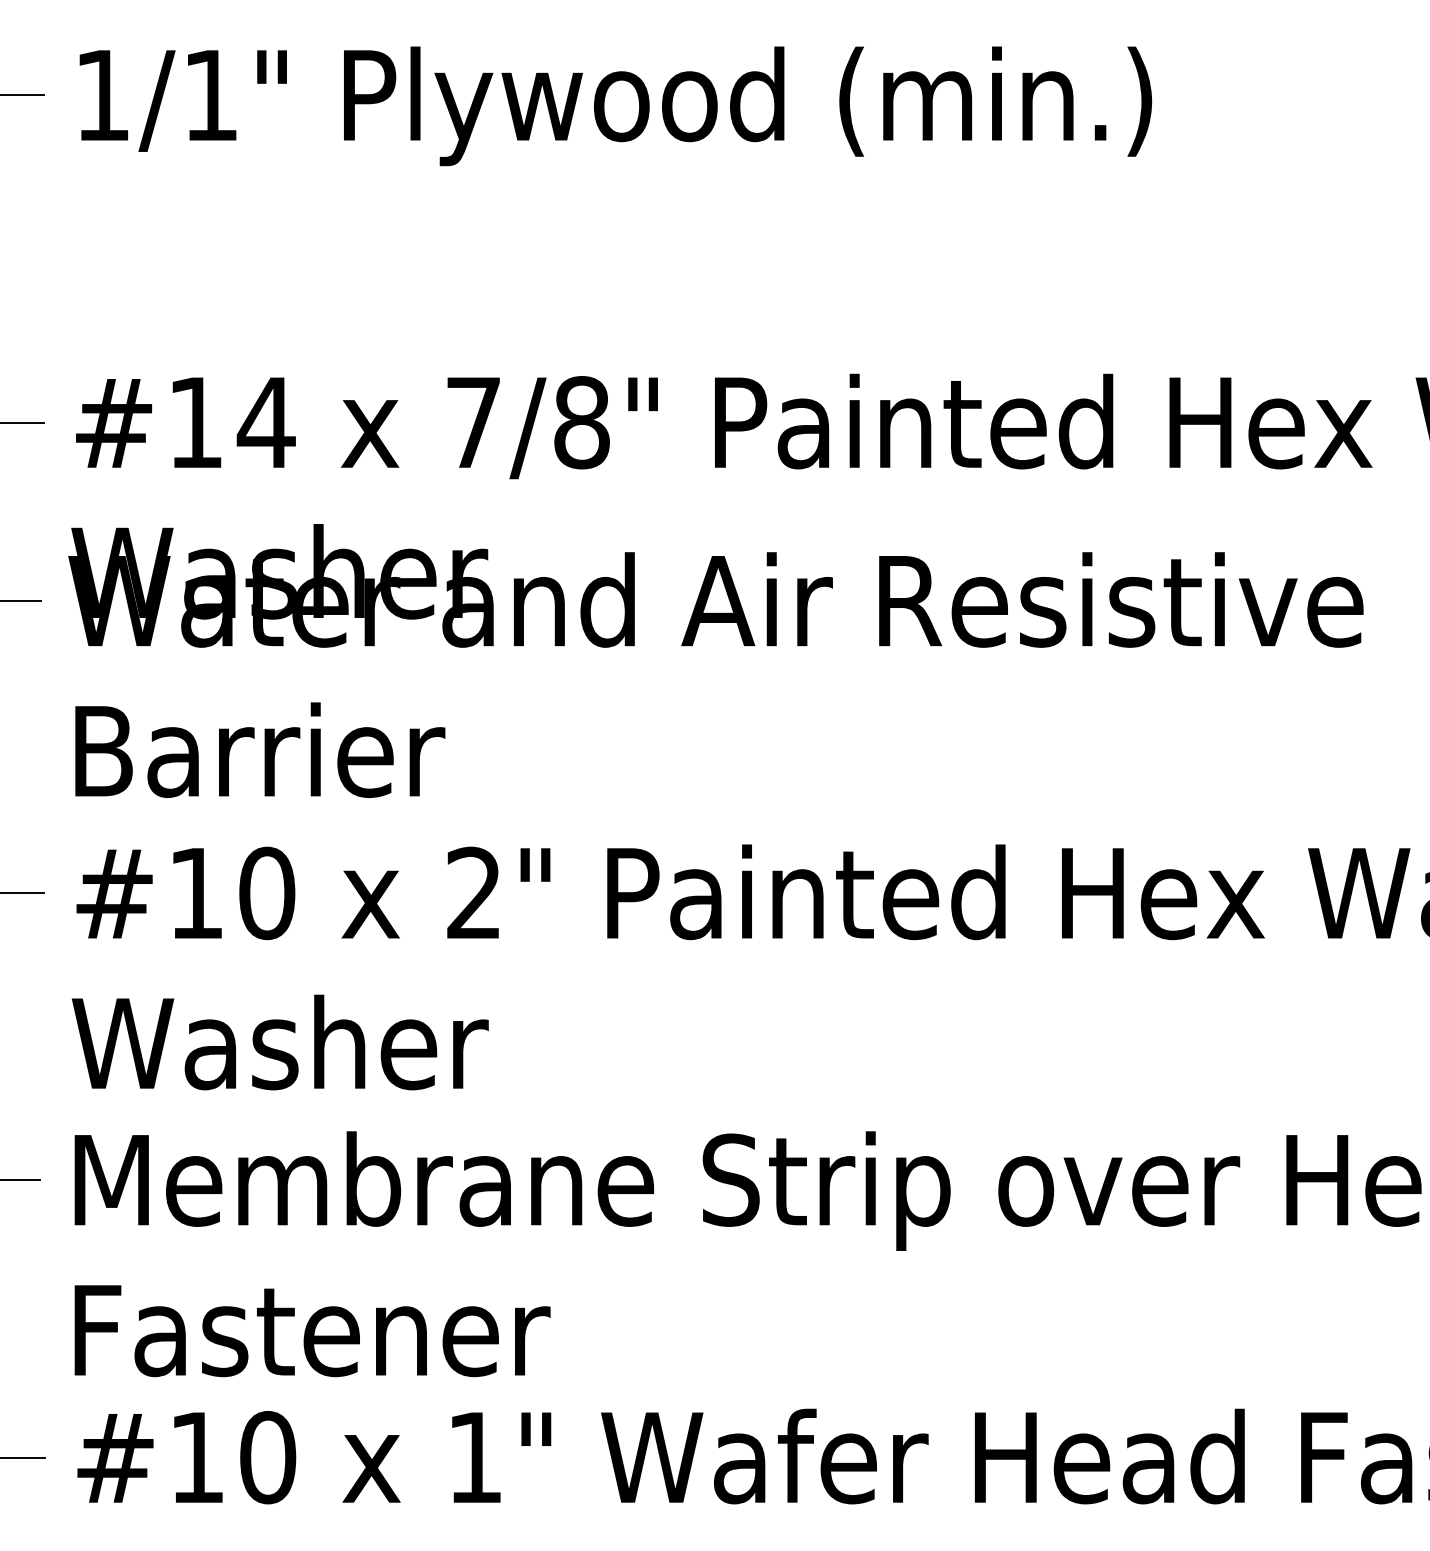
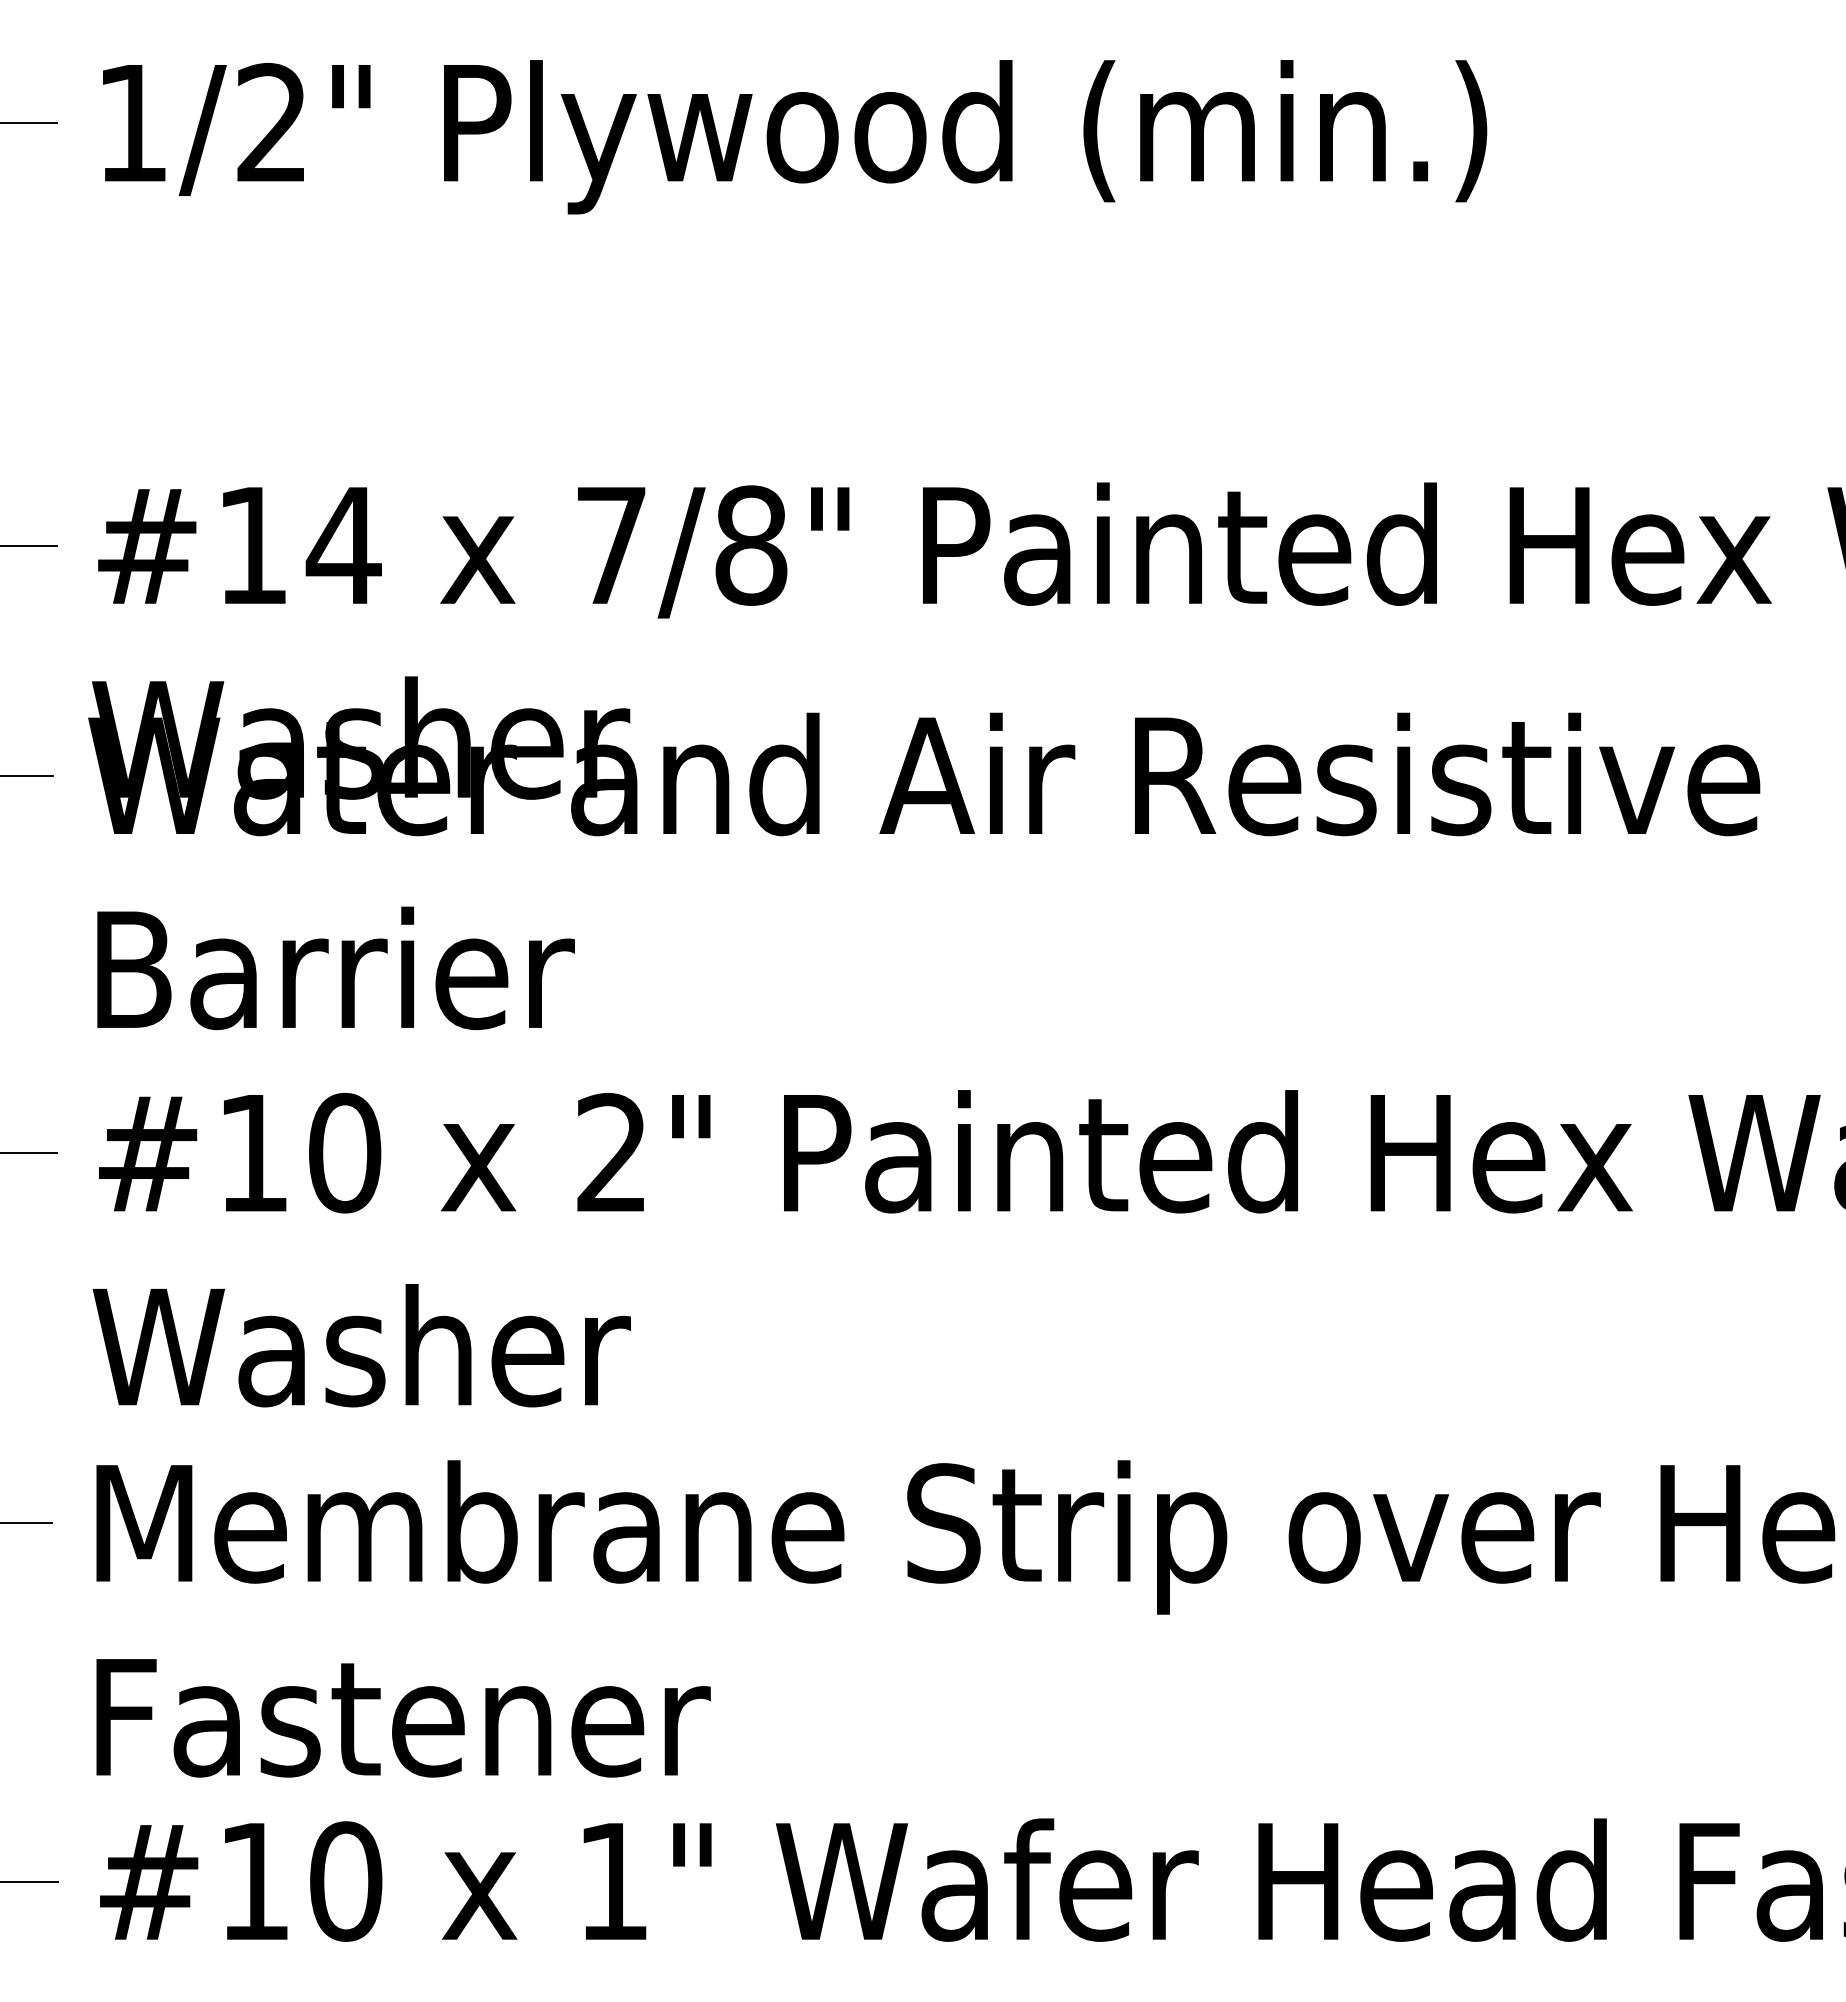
text: (210, 94) -> (271, 121), 1/1" -> 1/2"

